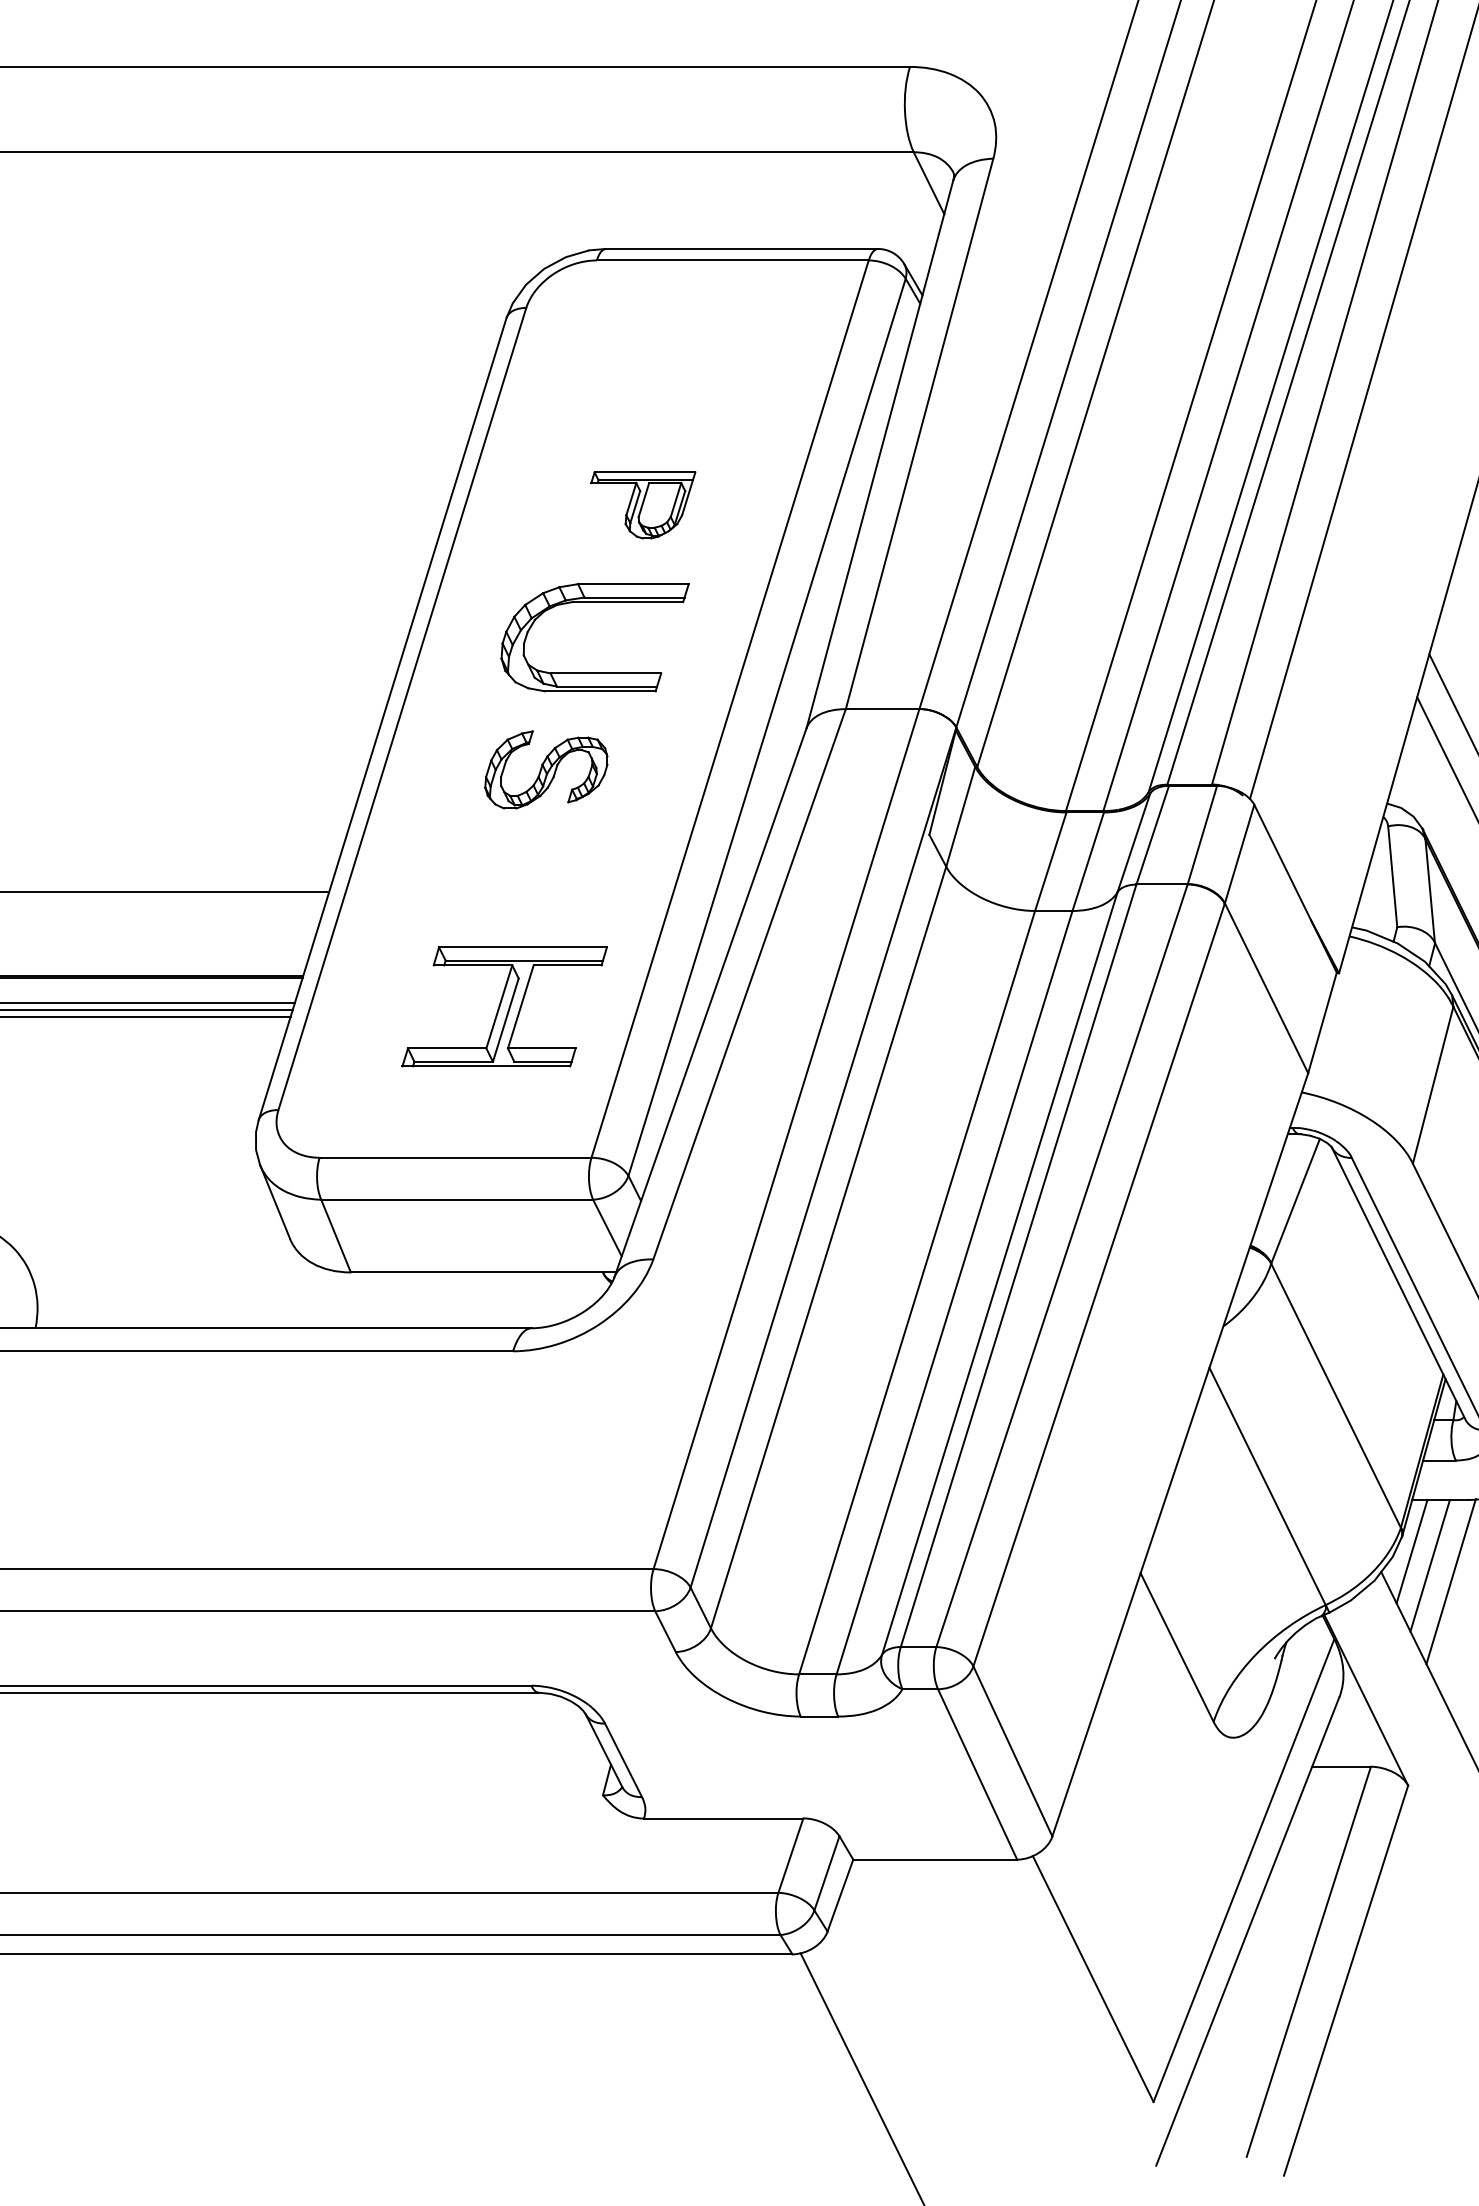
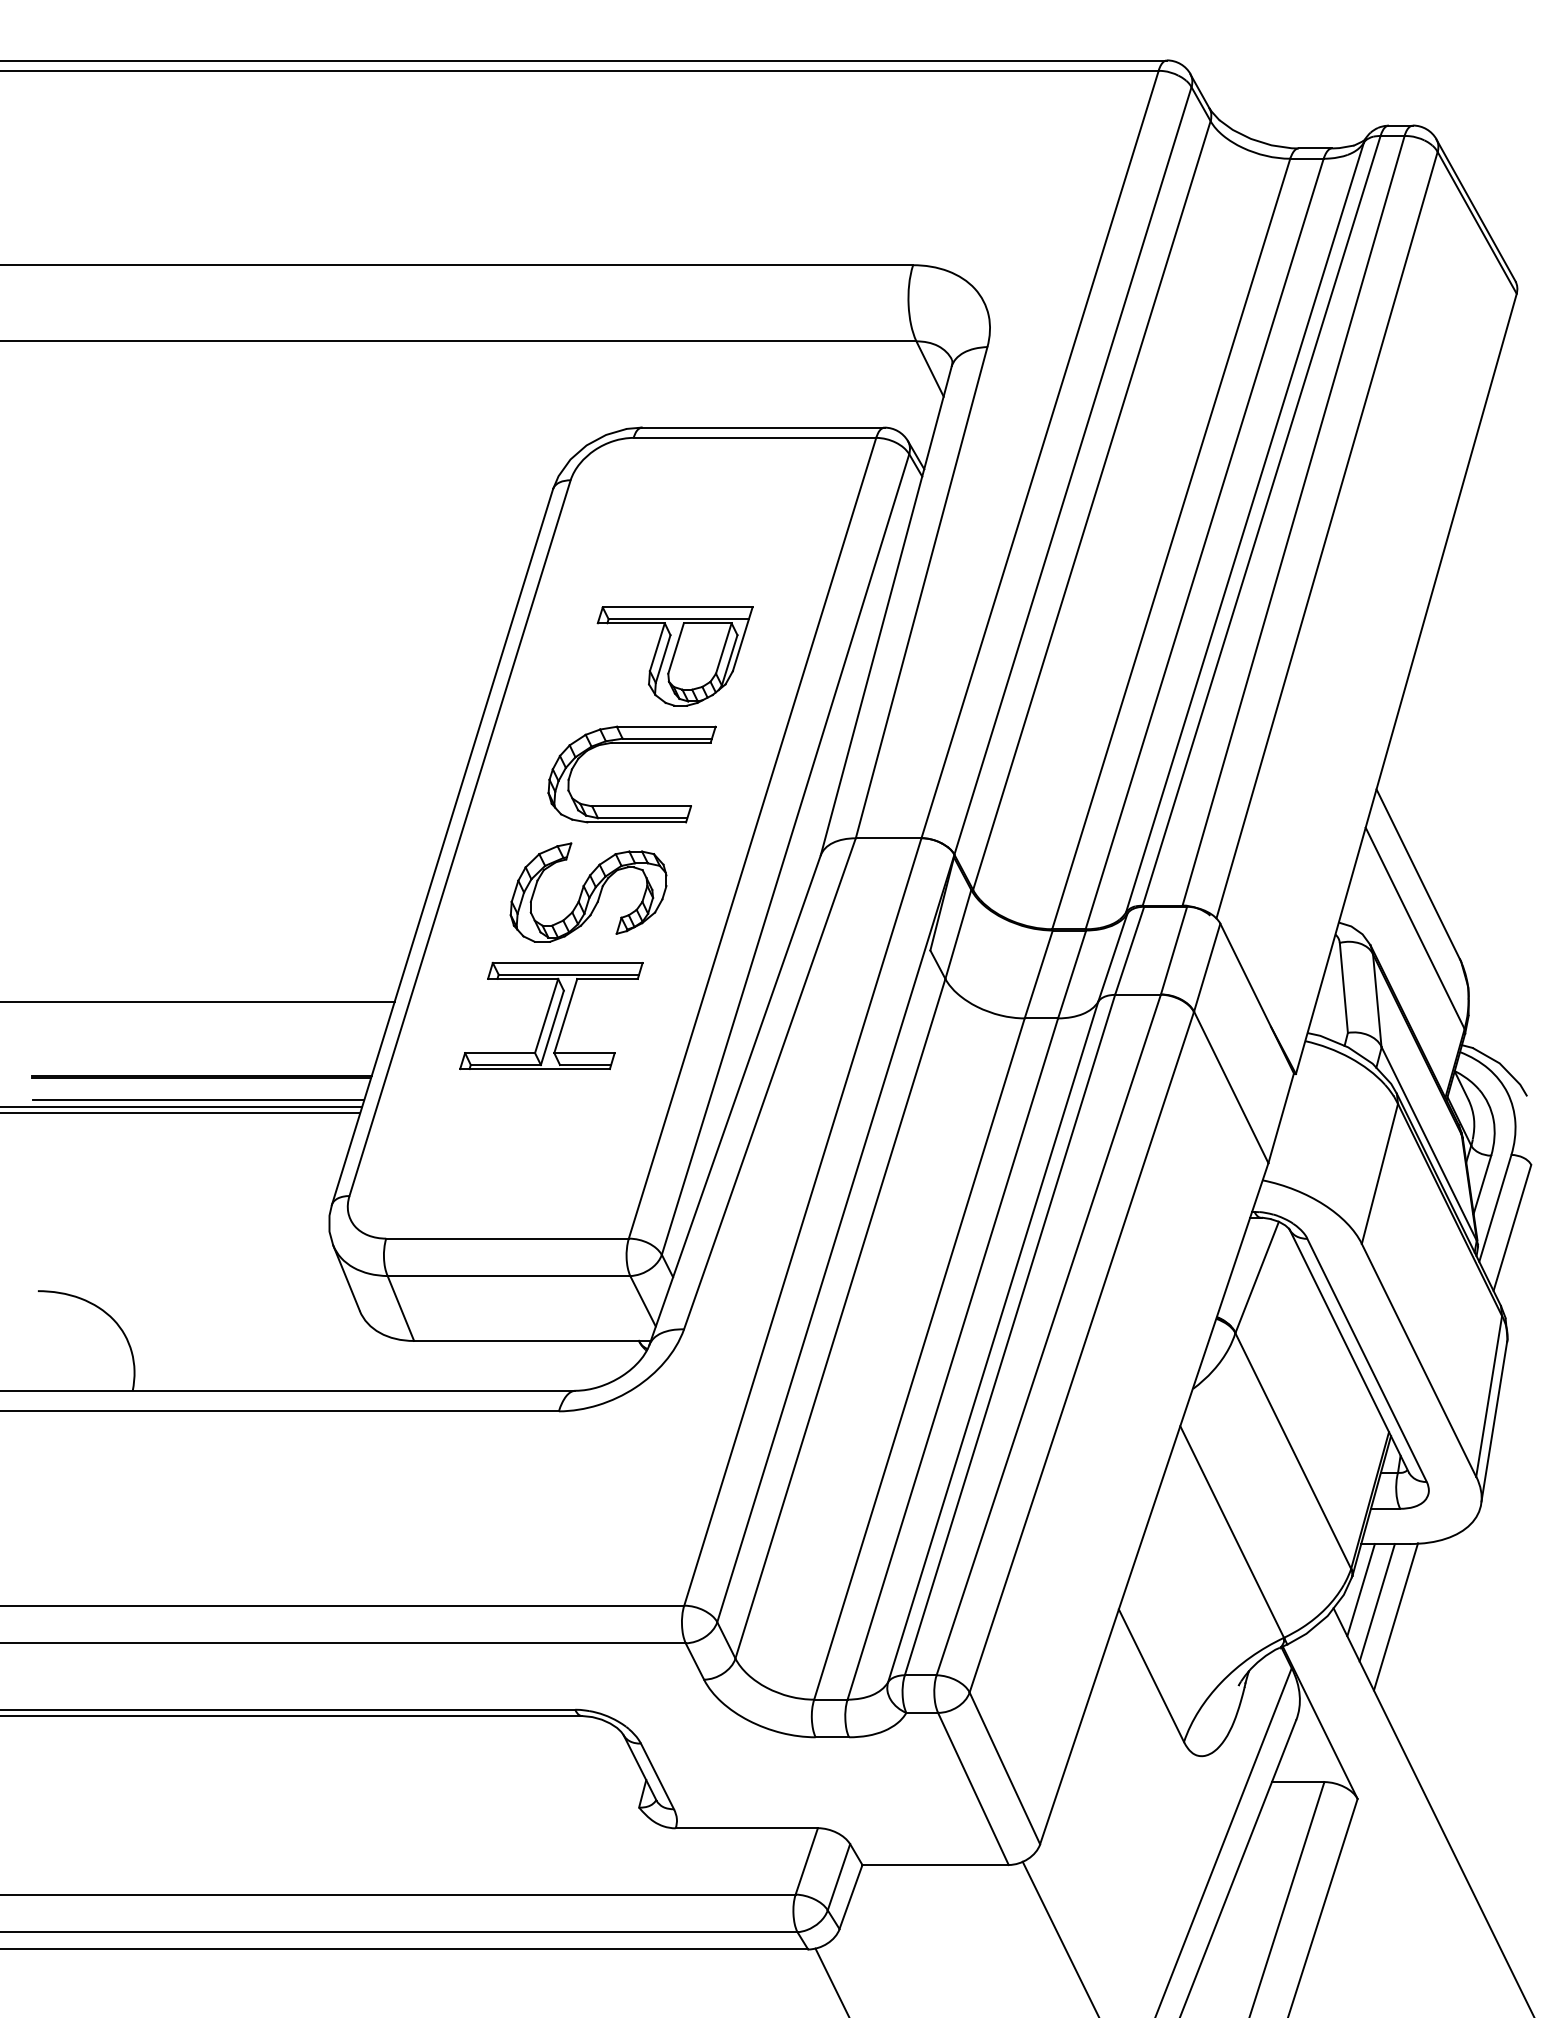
part: (642, 505) -> (674, 656), size x1.67
part: (546, 769) -> (588, 892), size x1.43
part: (504, 1007) -> (551, 1016), moved

